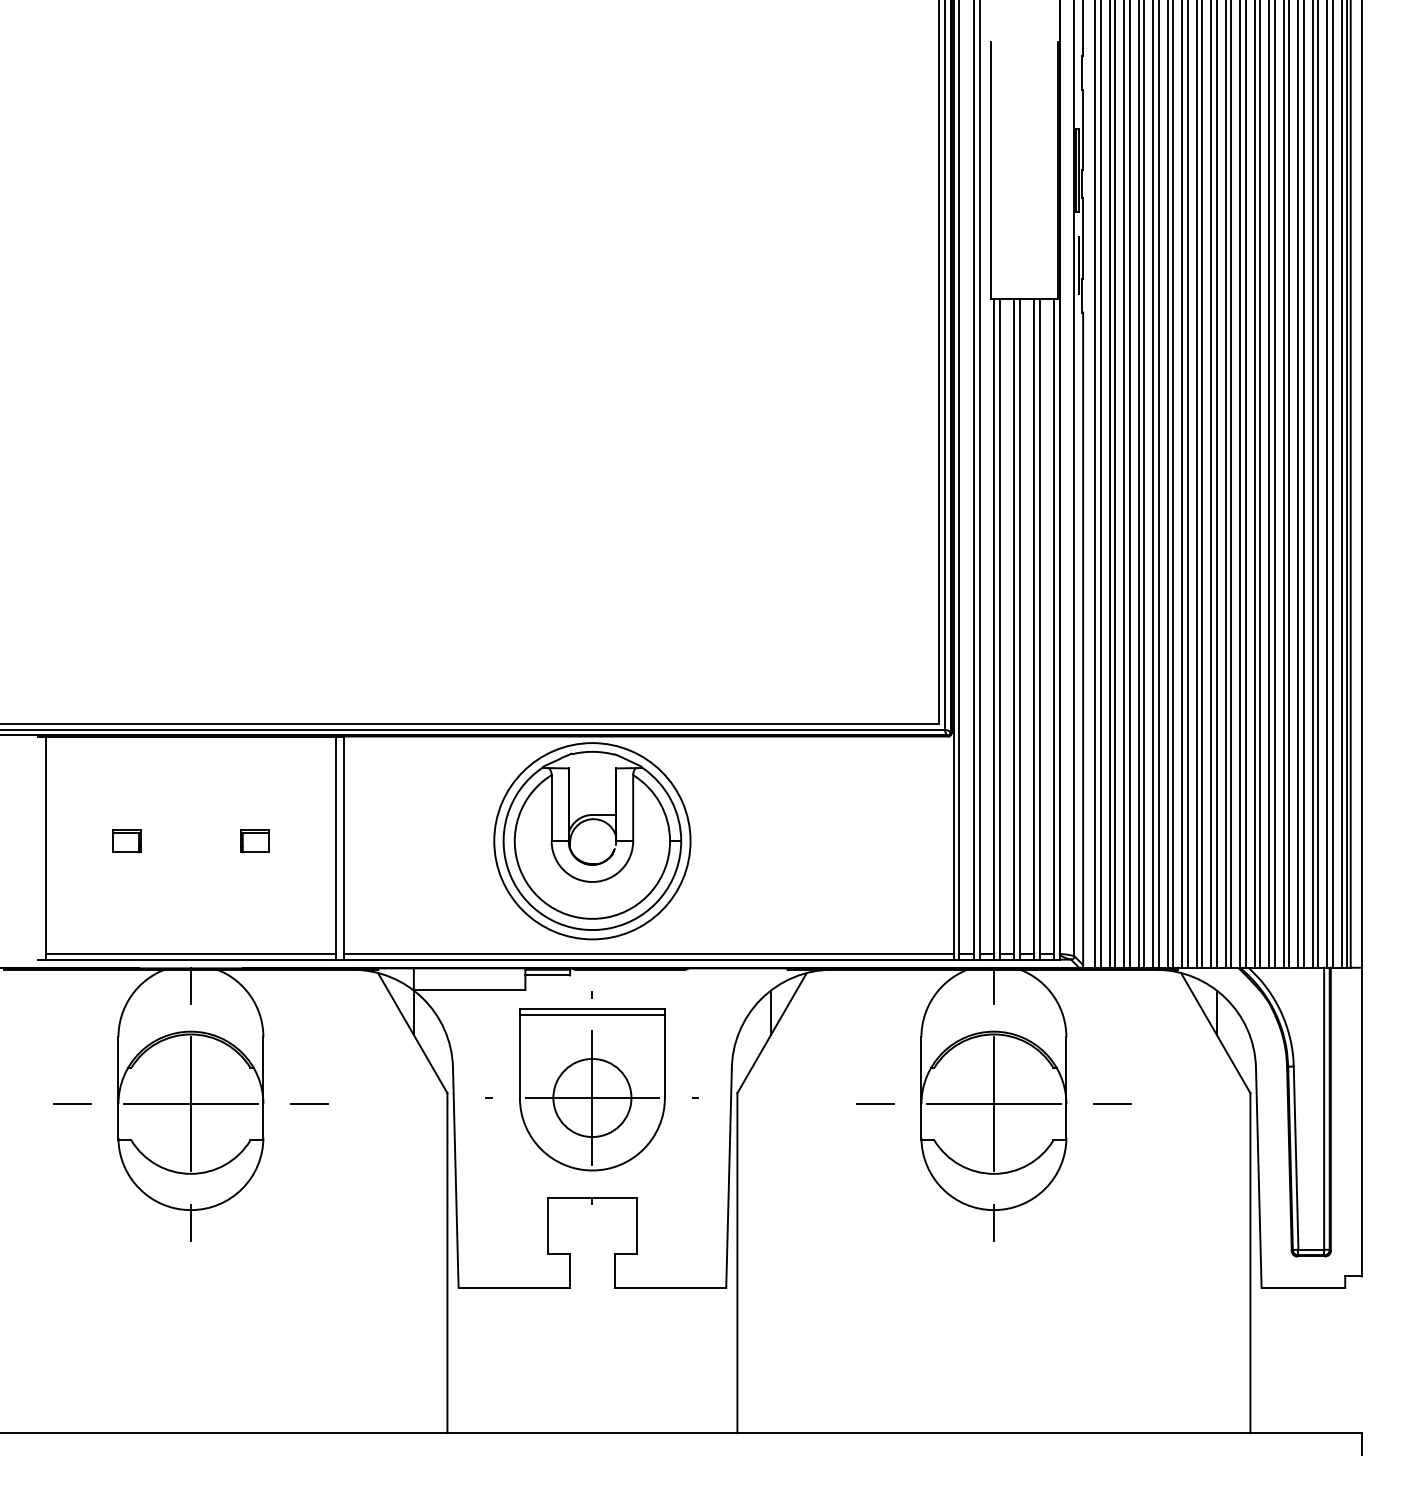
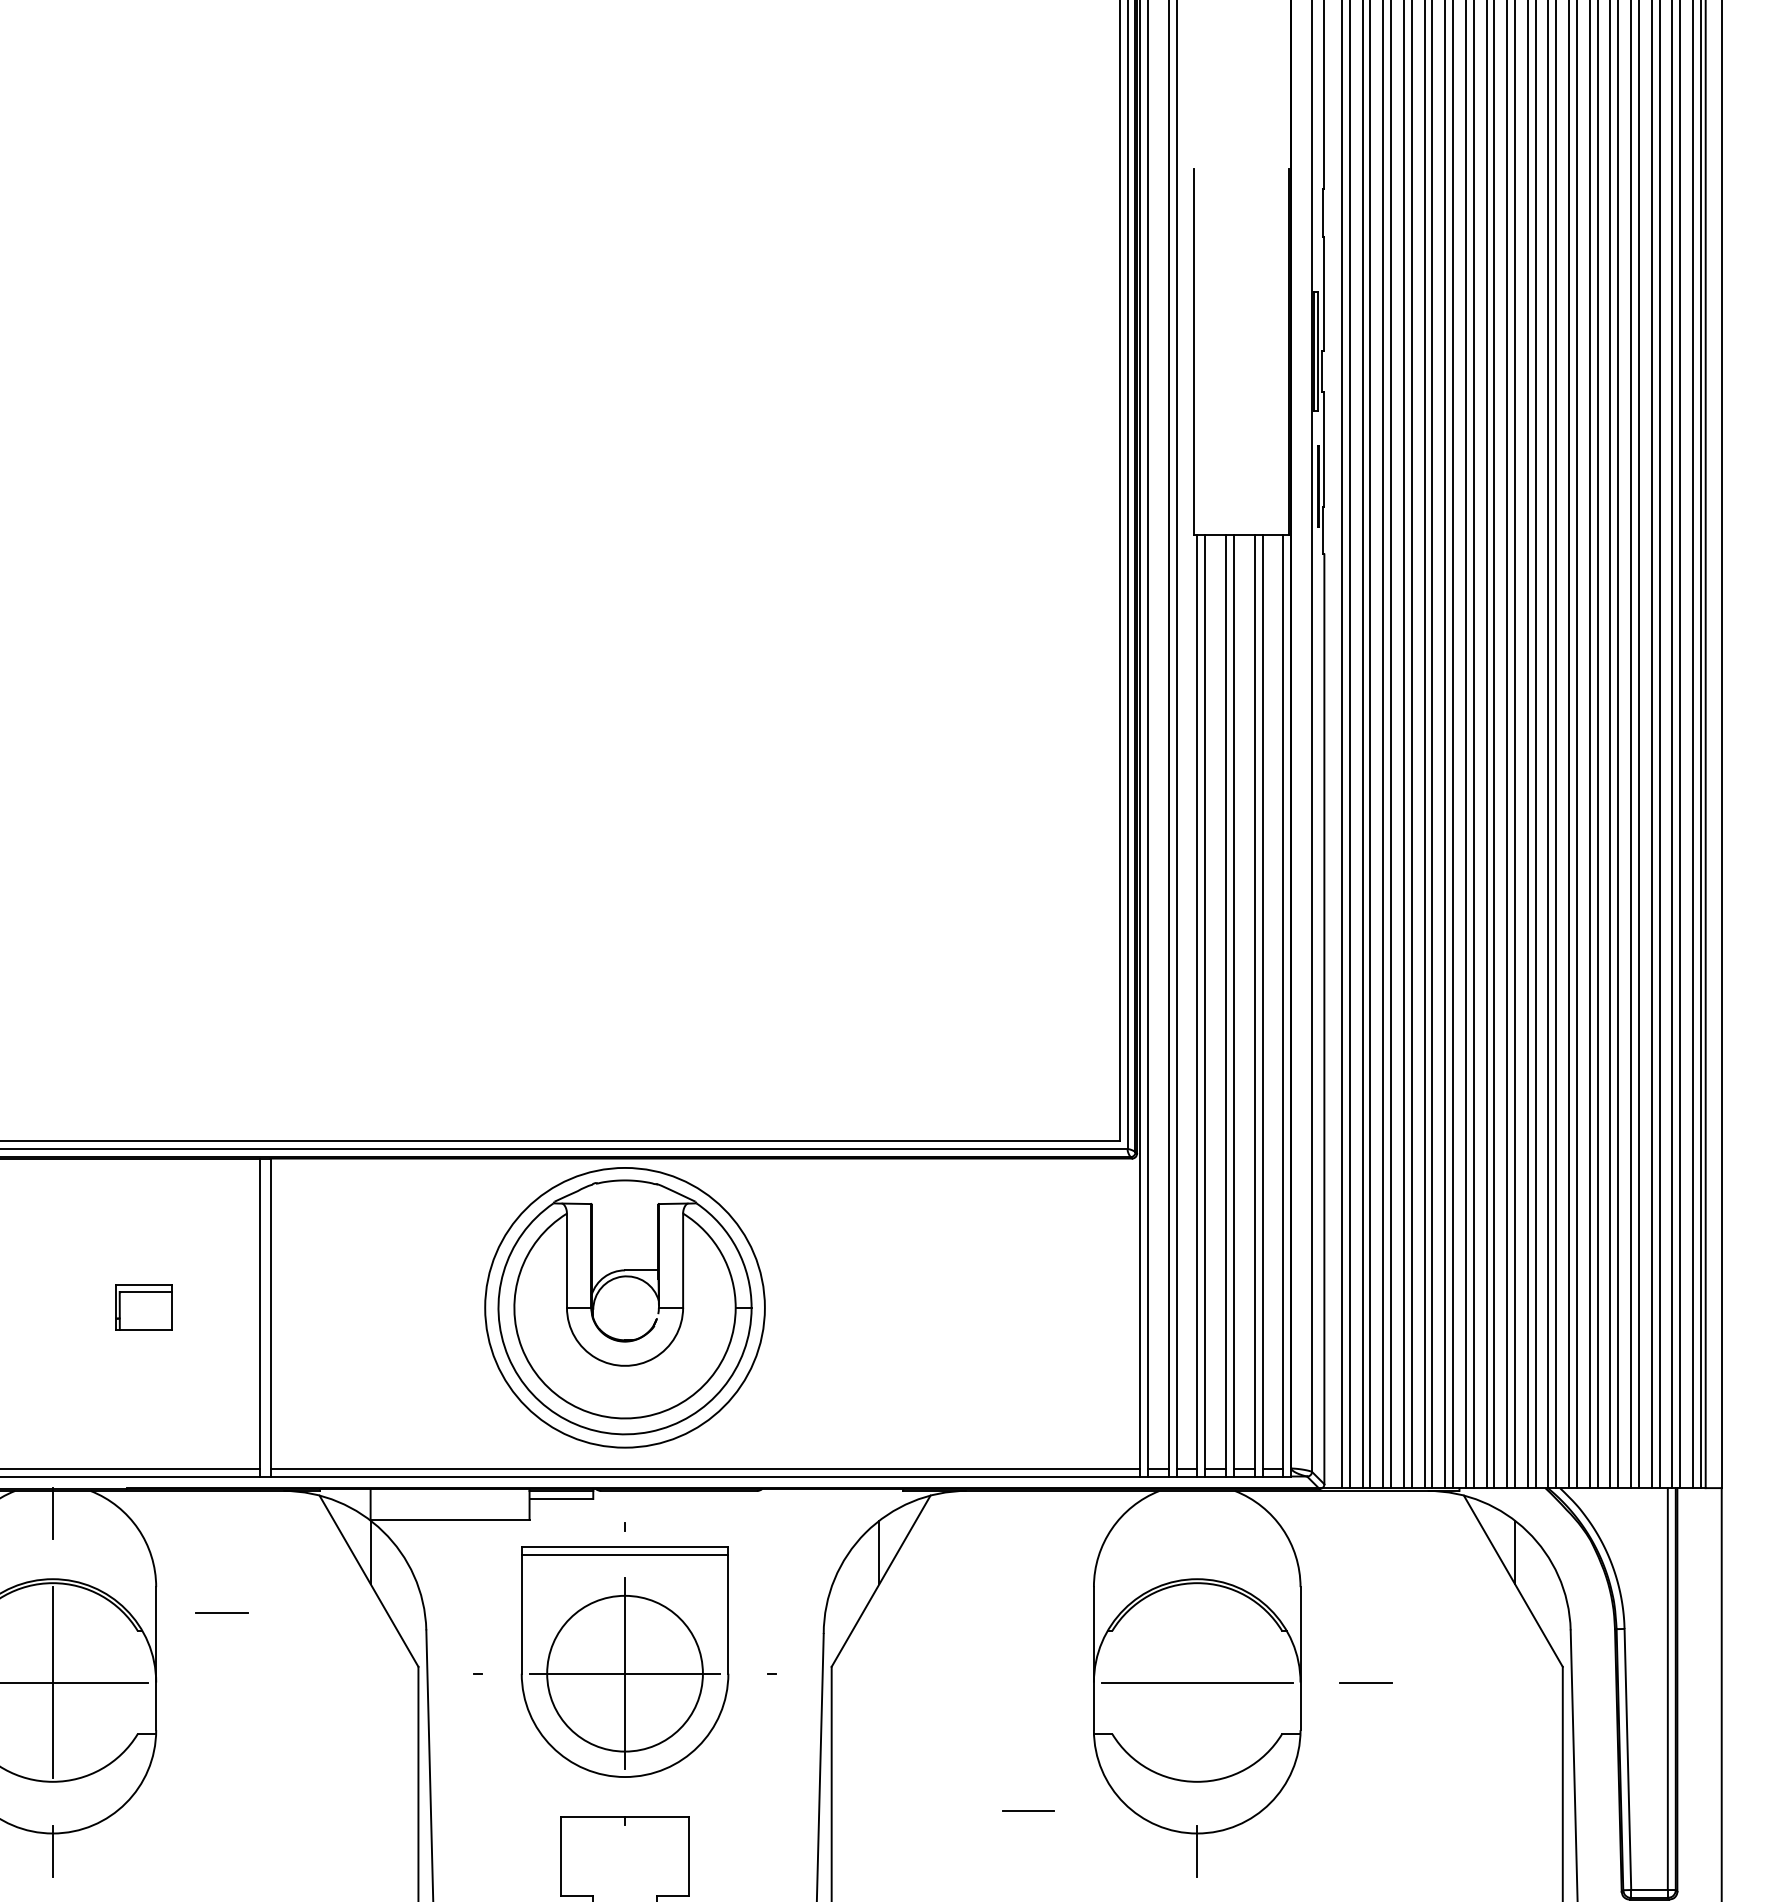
part: (254, 841) -> (143, 1308), size x1.4
line: (993, 985) -> (1196, 1513), removed
circle: (592, 1097) -> (625, 1672), size x1.4
line: (309, 1103) -> (221, 1611), moved
line: (875, 1103) -> (1028, 1809), moved
line: (993, 1104) -> (1196, 1682), removed

